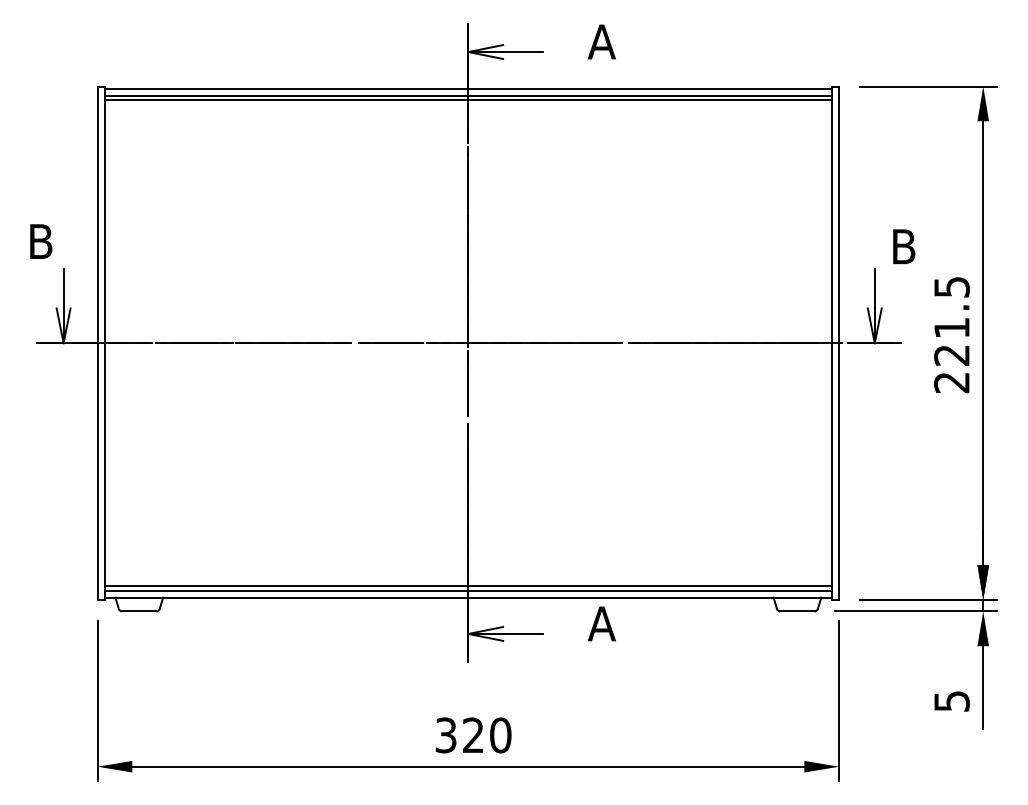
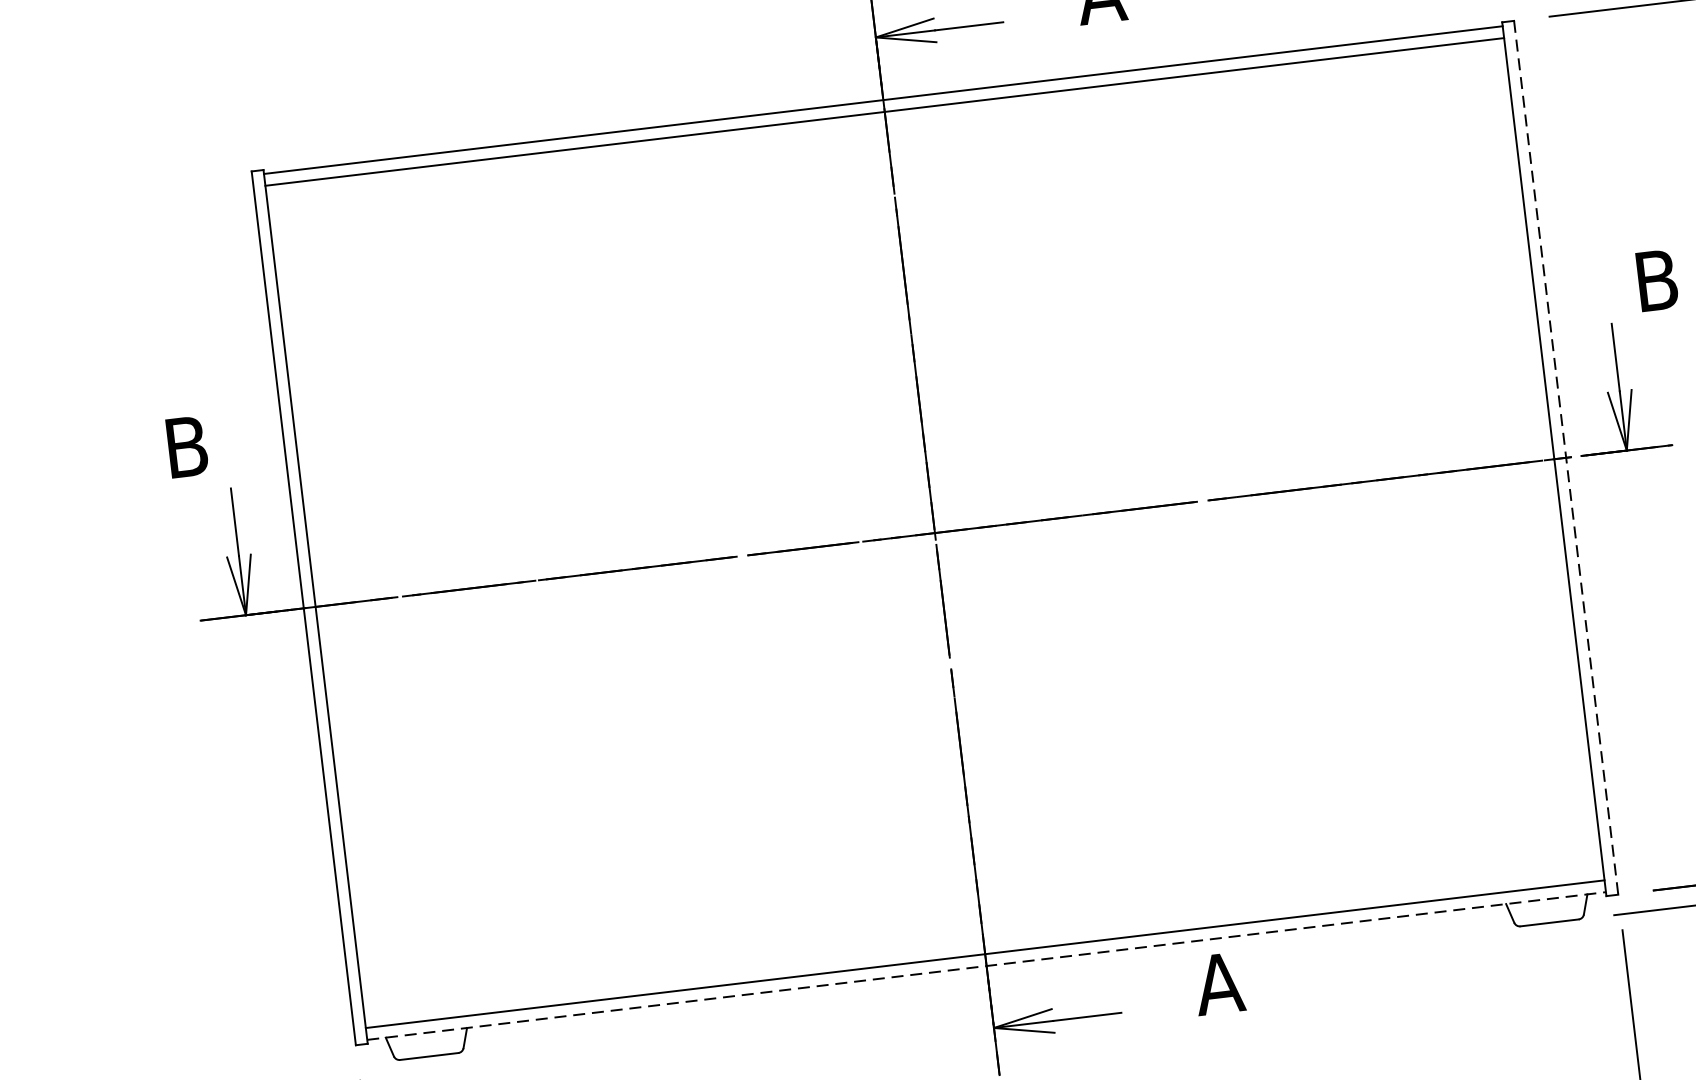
line: (468, 100) -> (885, 119), removed
line: (839, 343) -> (1566, 458), solid -> dashed
line: (468, 585) -> (984, 945), removed
line: (468, 597) -> (986, 965), solid -> dashed

